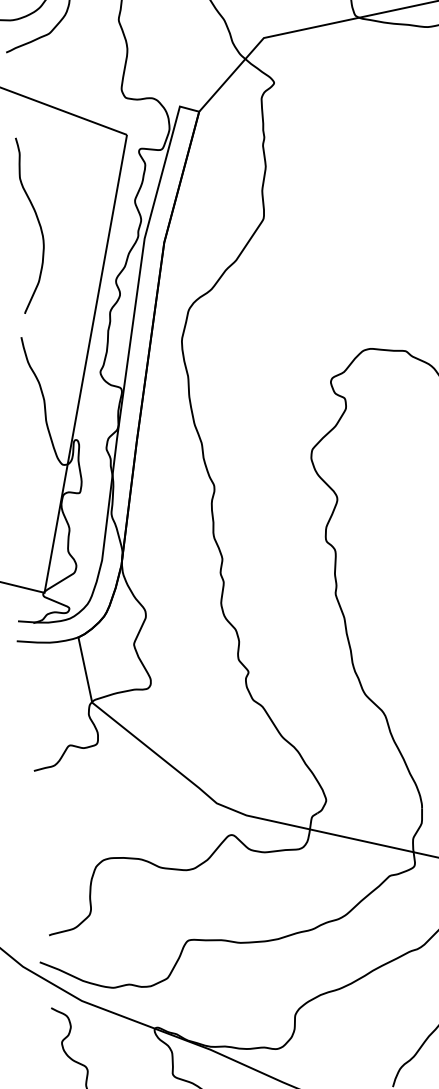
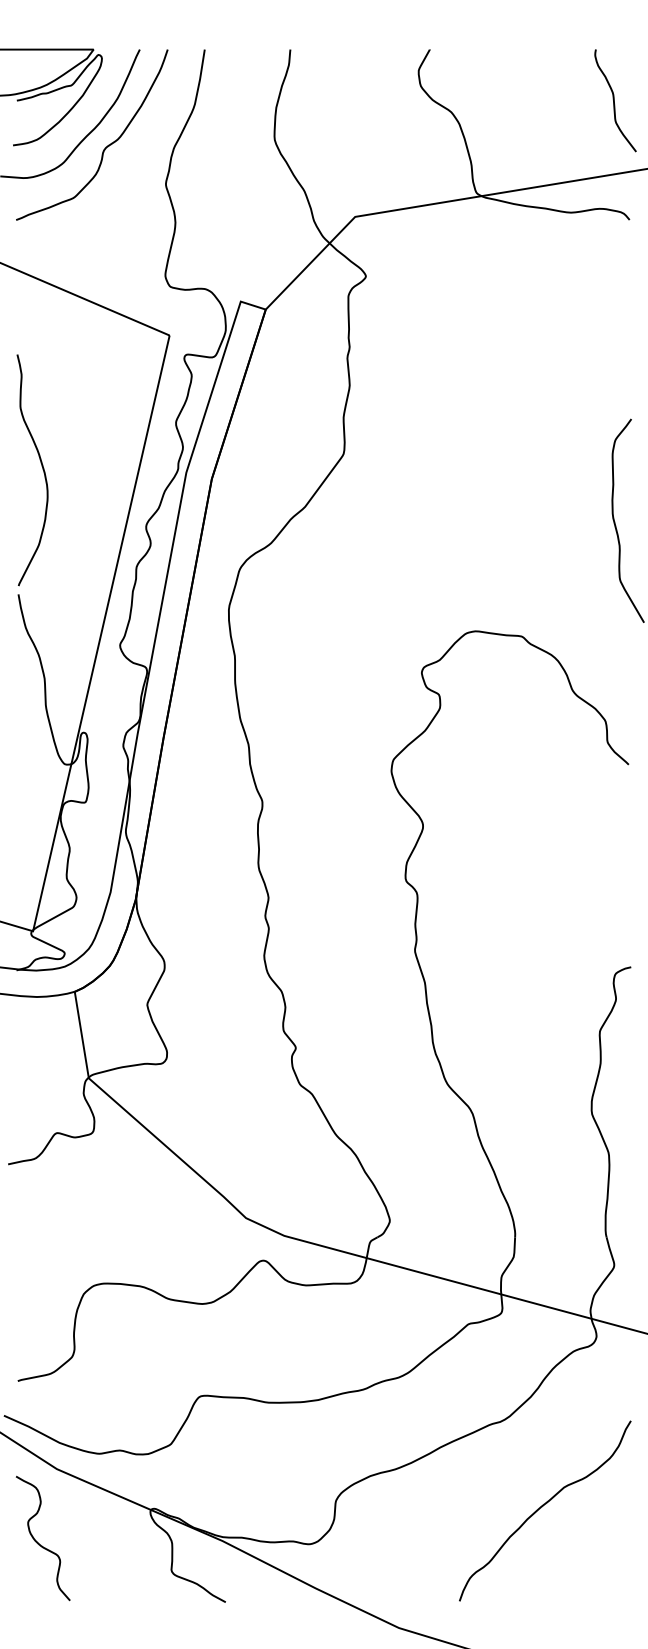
curve: (38, 222) -> (41, 466), moved

